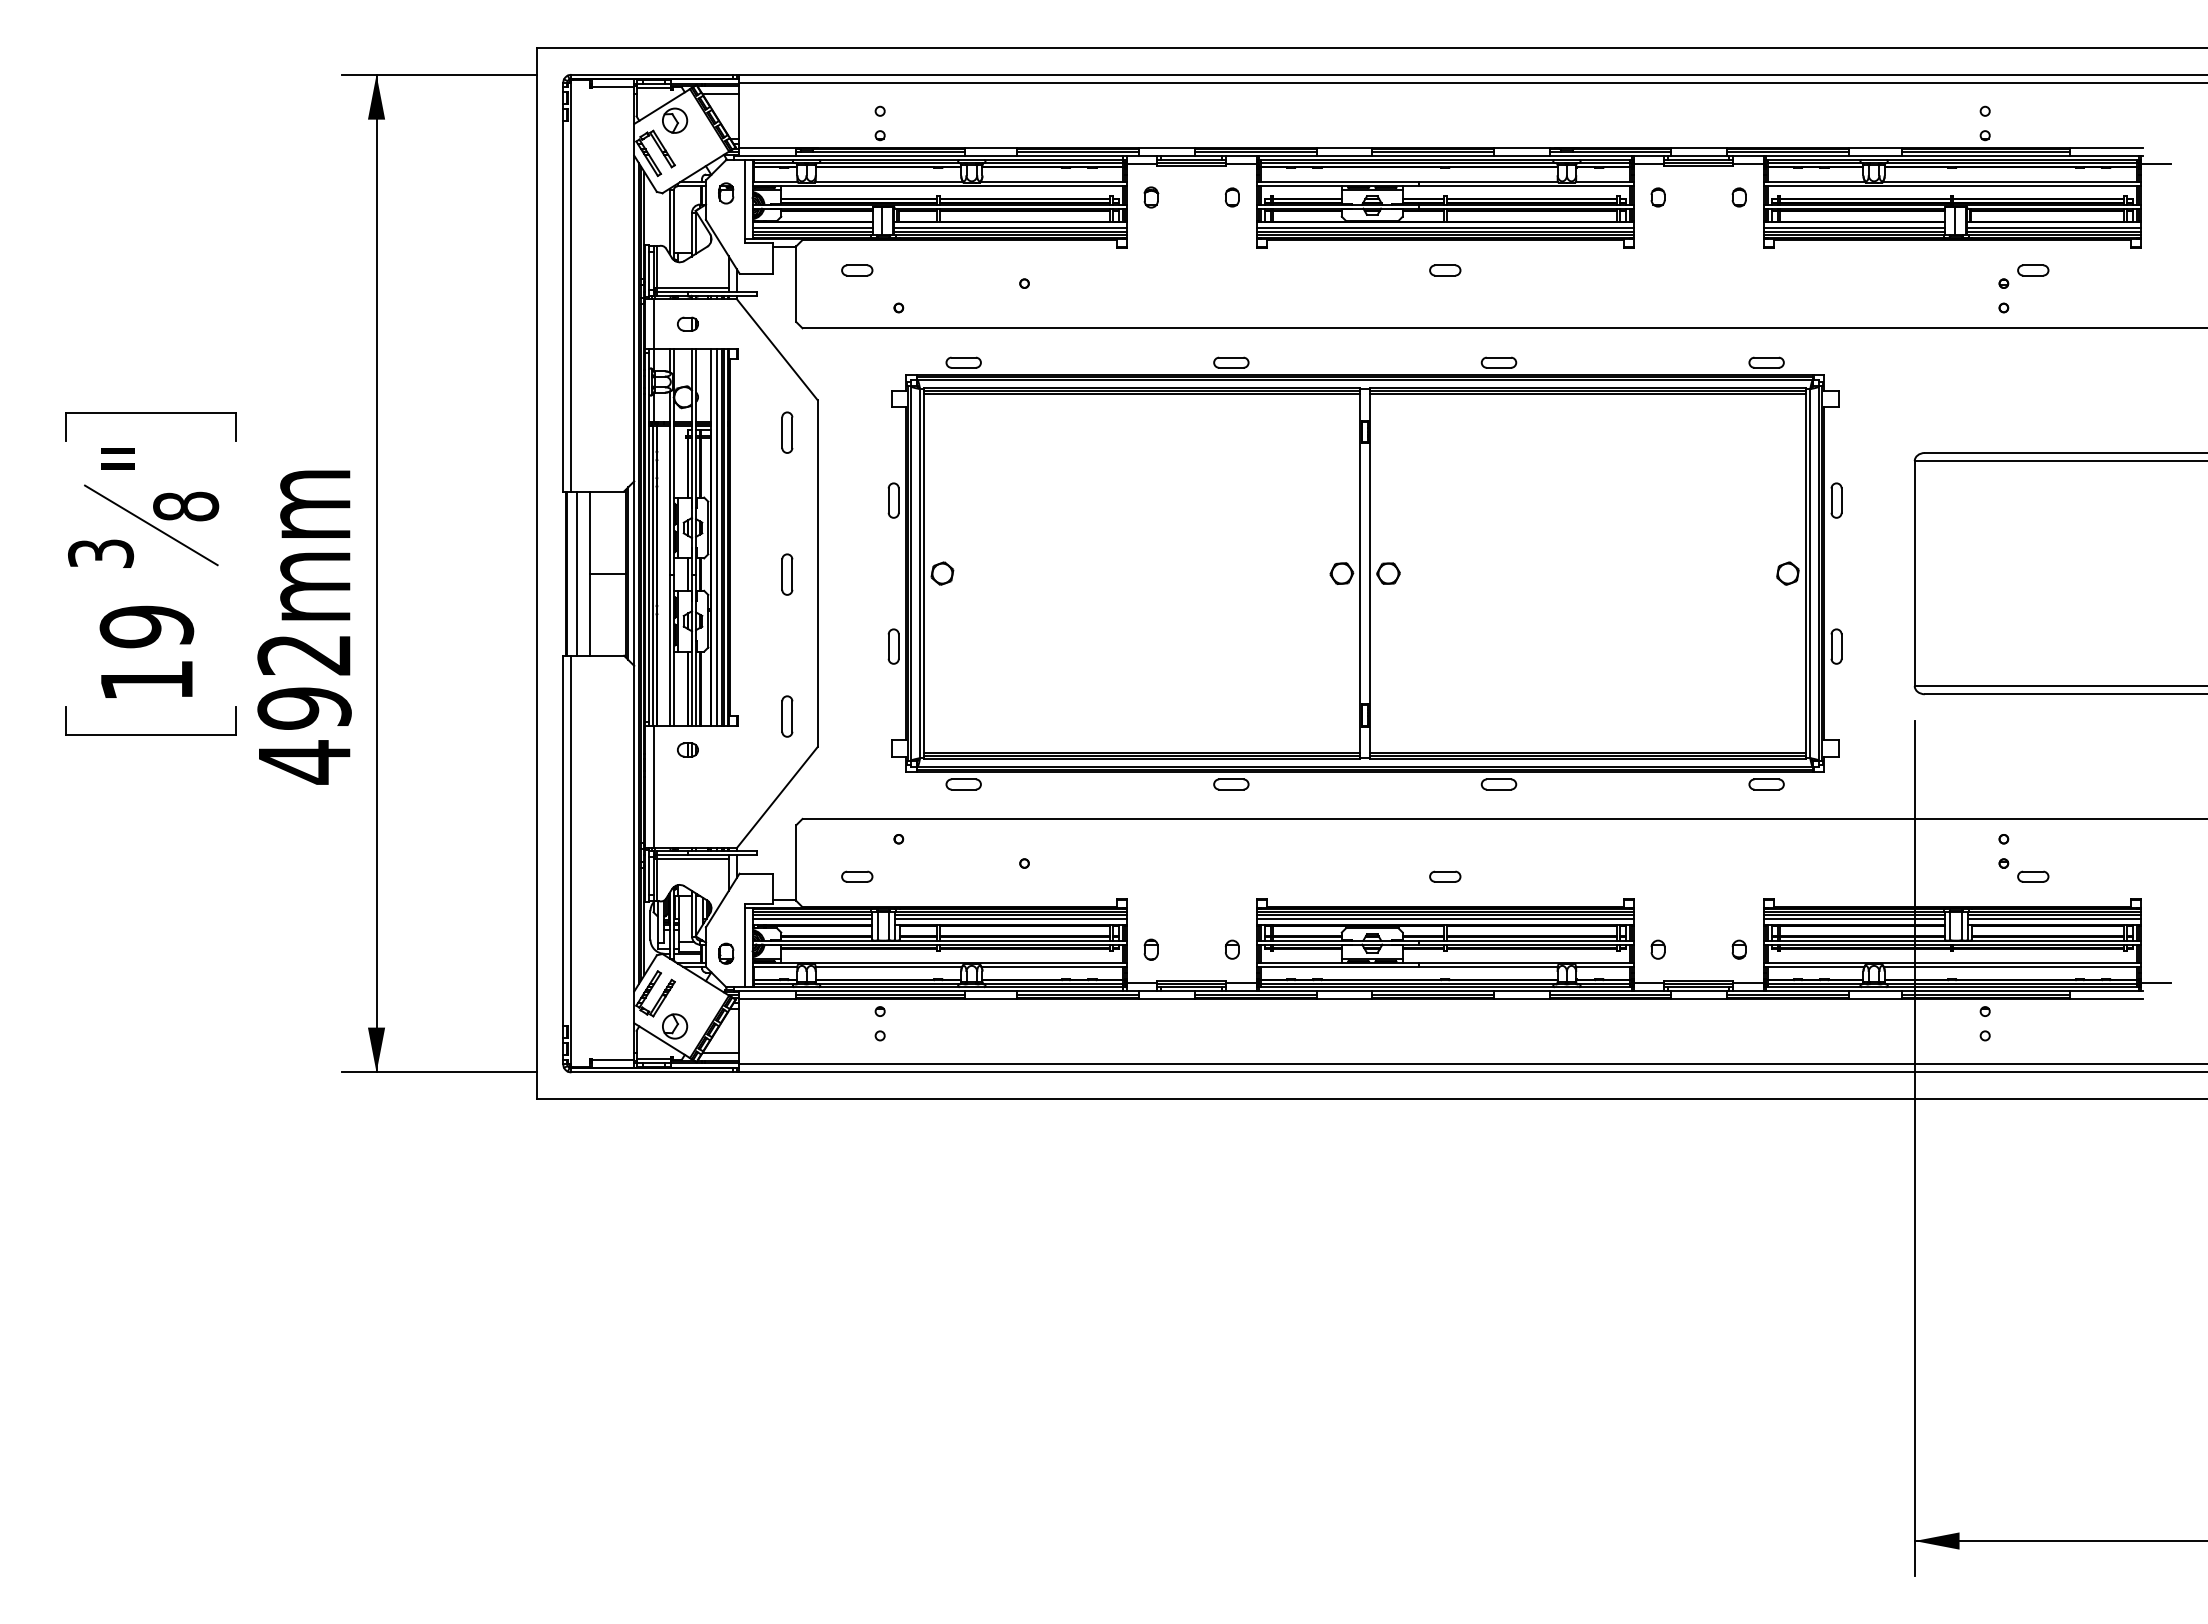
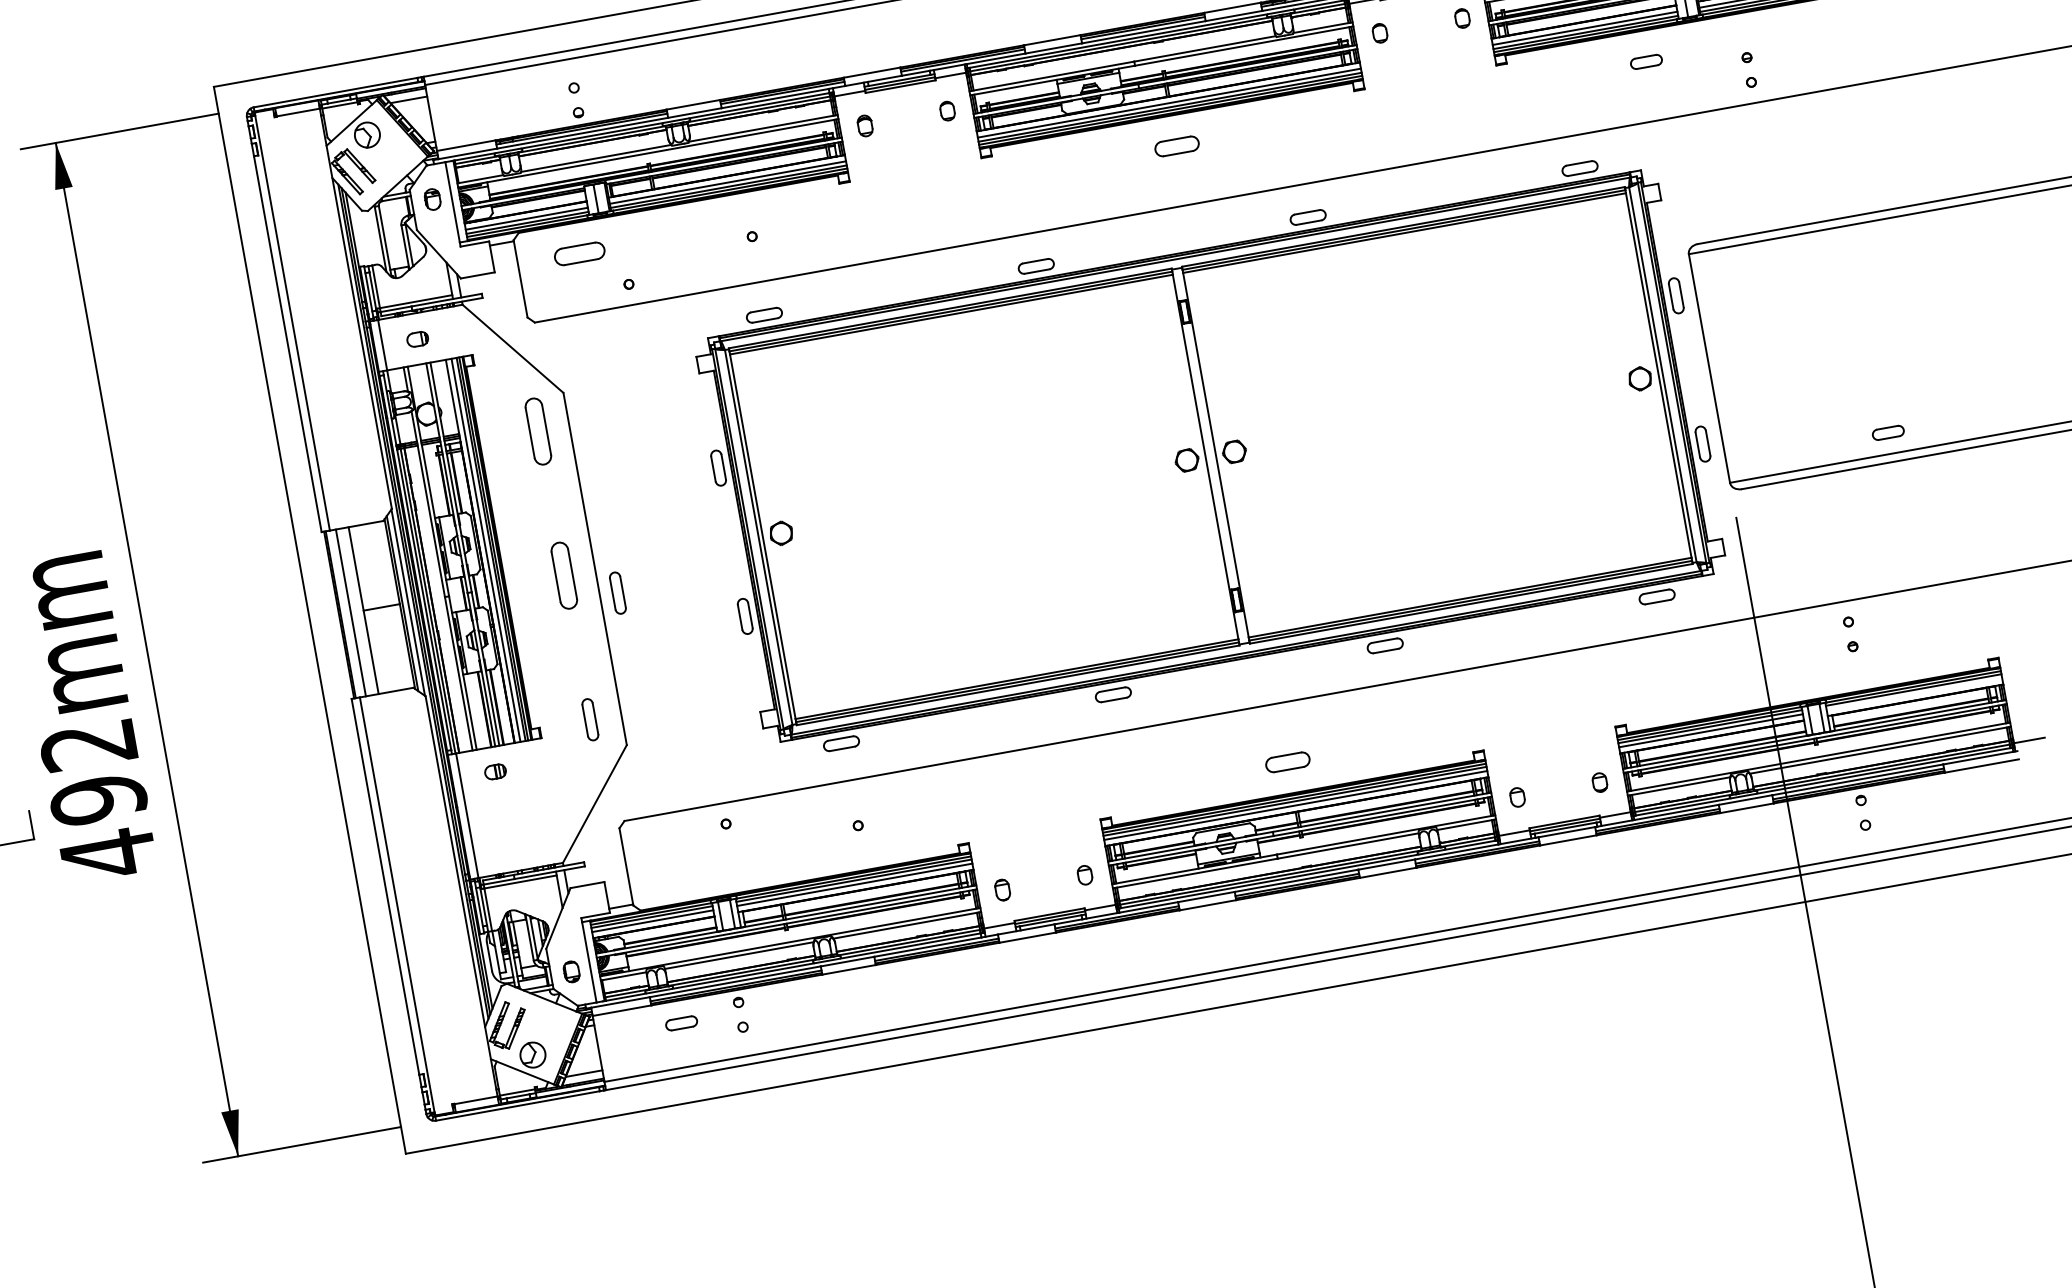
part: (857, 270) -> (580, 253), size x1.6
part: (1445, 270) -> (1177, 146), size x1.4
part: (2033, 270) -> (1646, 61), moved
part: (787, 432) -> (538, 431), size x1.6
part: (1364, 573) -> (1210, 456), moved
part: (787, 574) -> (564, 575), size x1.6
part: (835, 600) -> (618, 593), added
part: (857, 876) -> (681, 1023), moved
part: (1445, 876) -> (1288, 761), size x1.4
part: (2033, 876) -> (1888, 432), moved
line: (2053, 919) -> (1913, 694), removed

